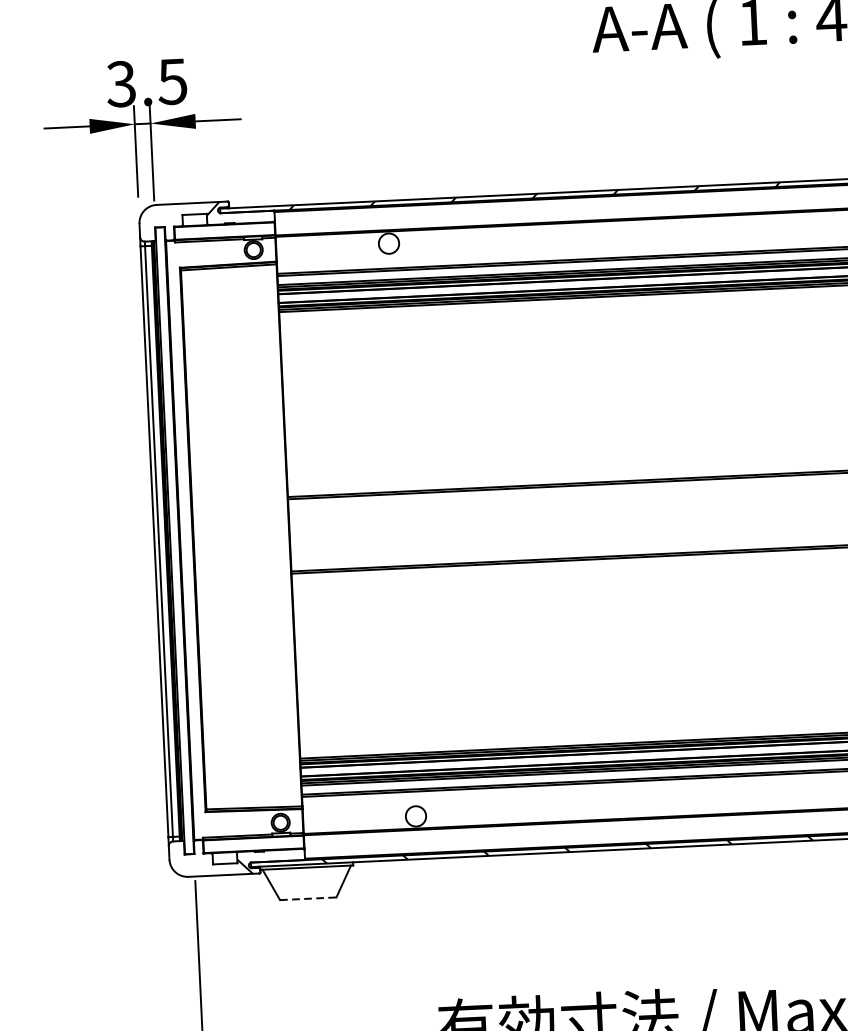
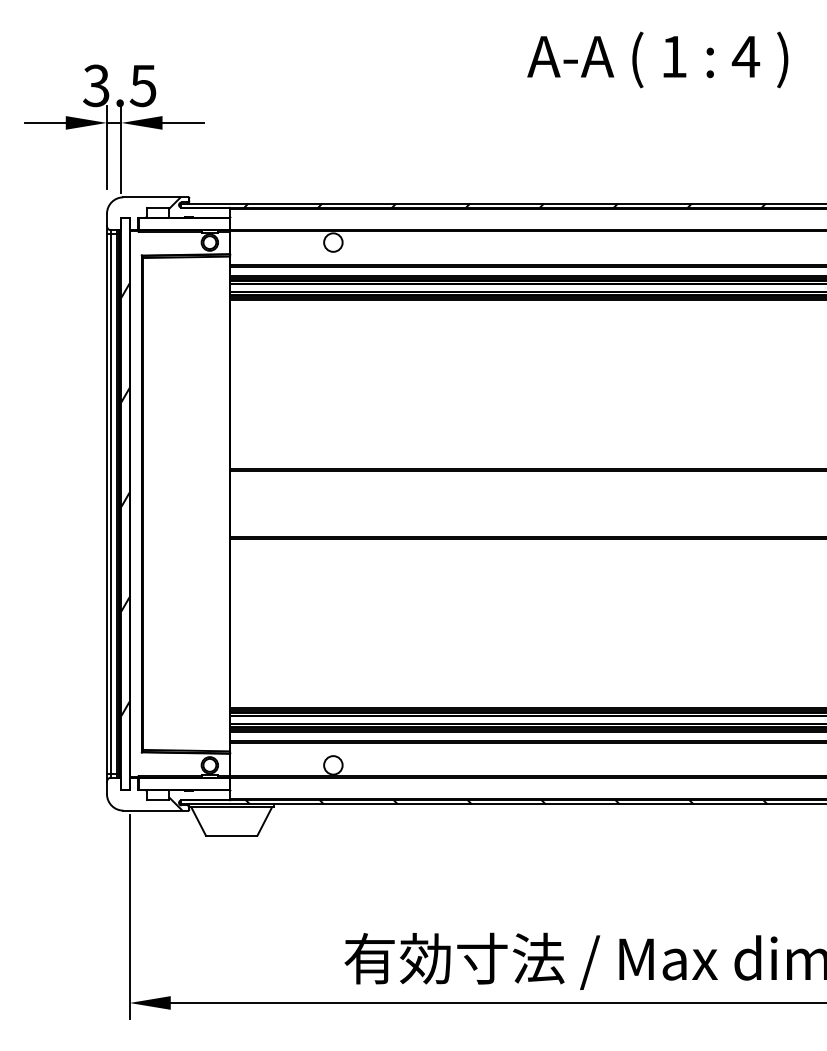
hatch: (174, 535) -> (125, 499), added
line: (308, 898) -> (231, 835), dashed -> solid

